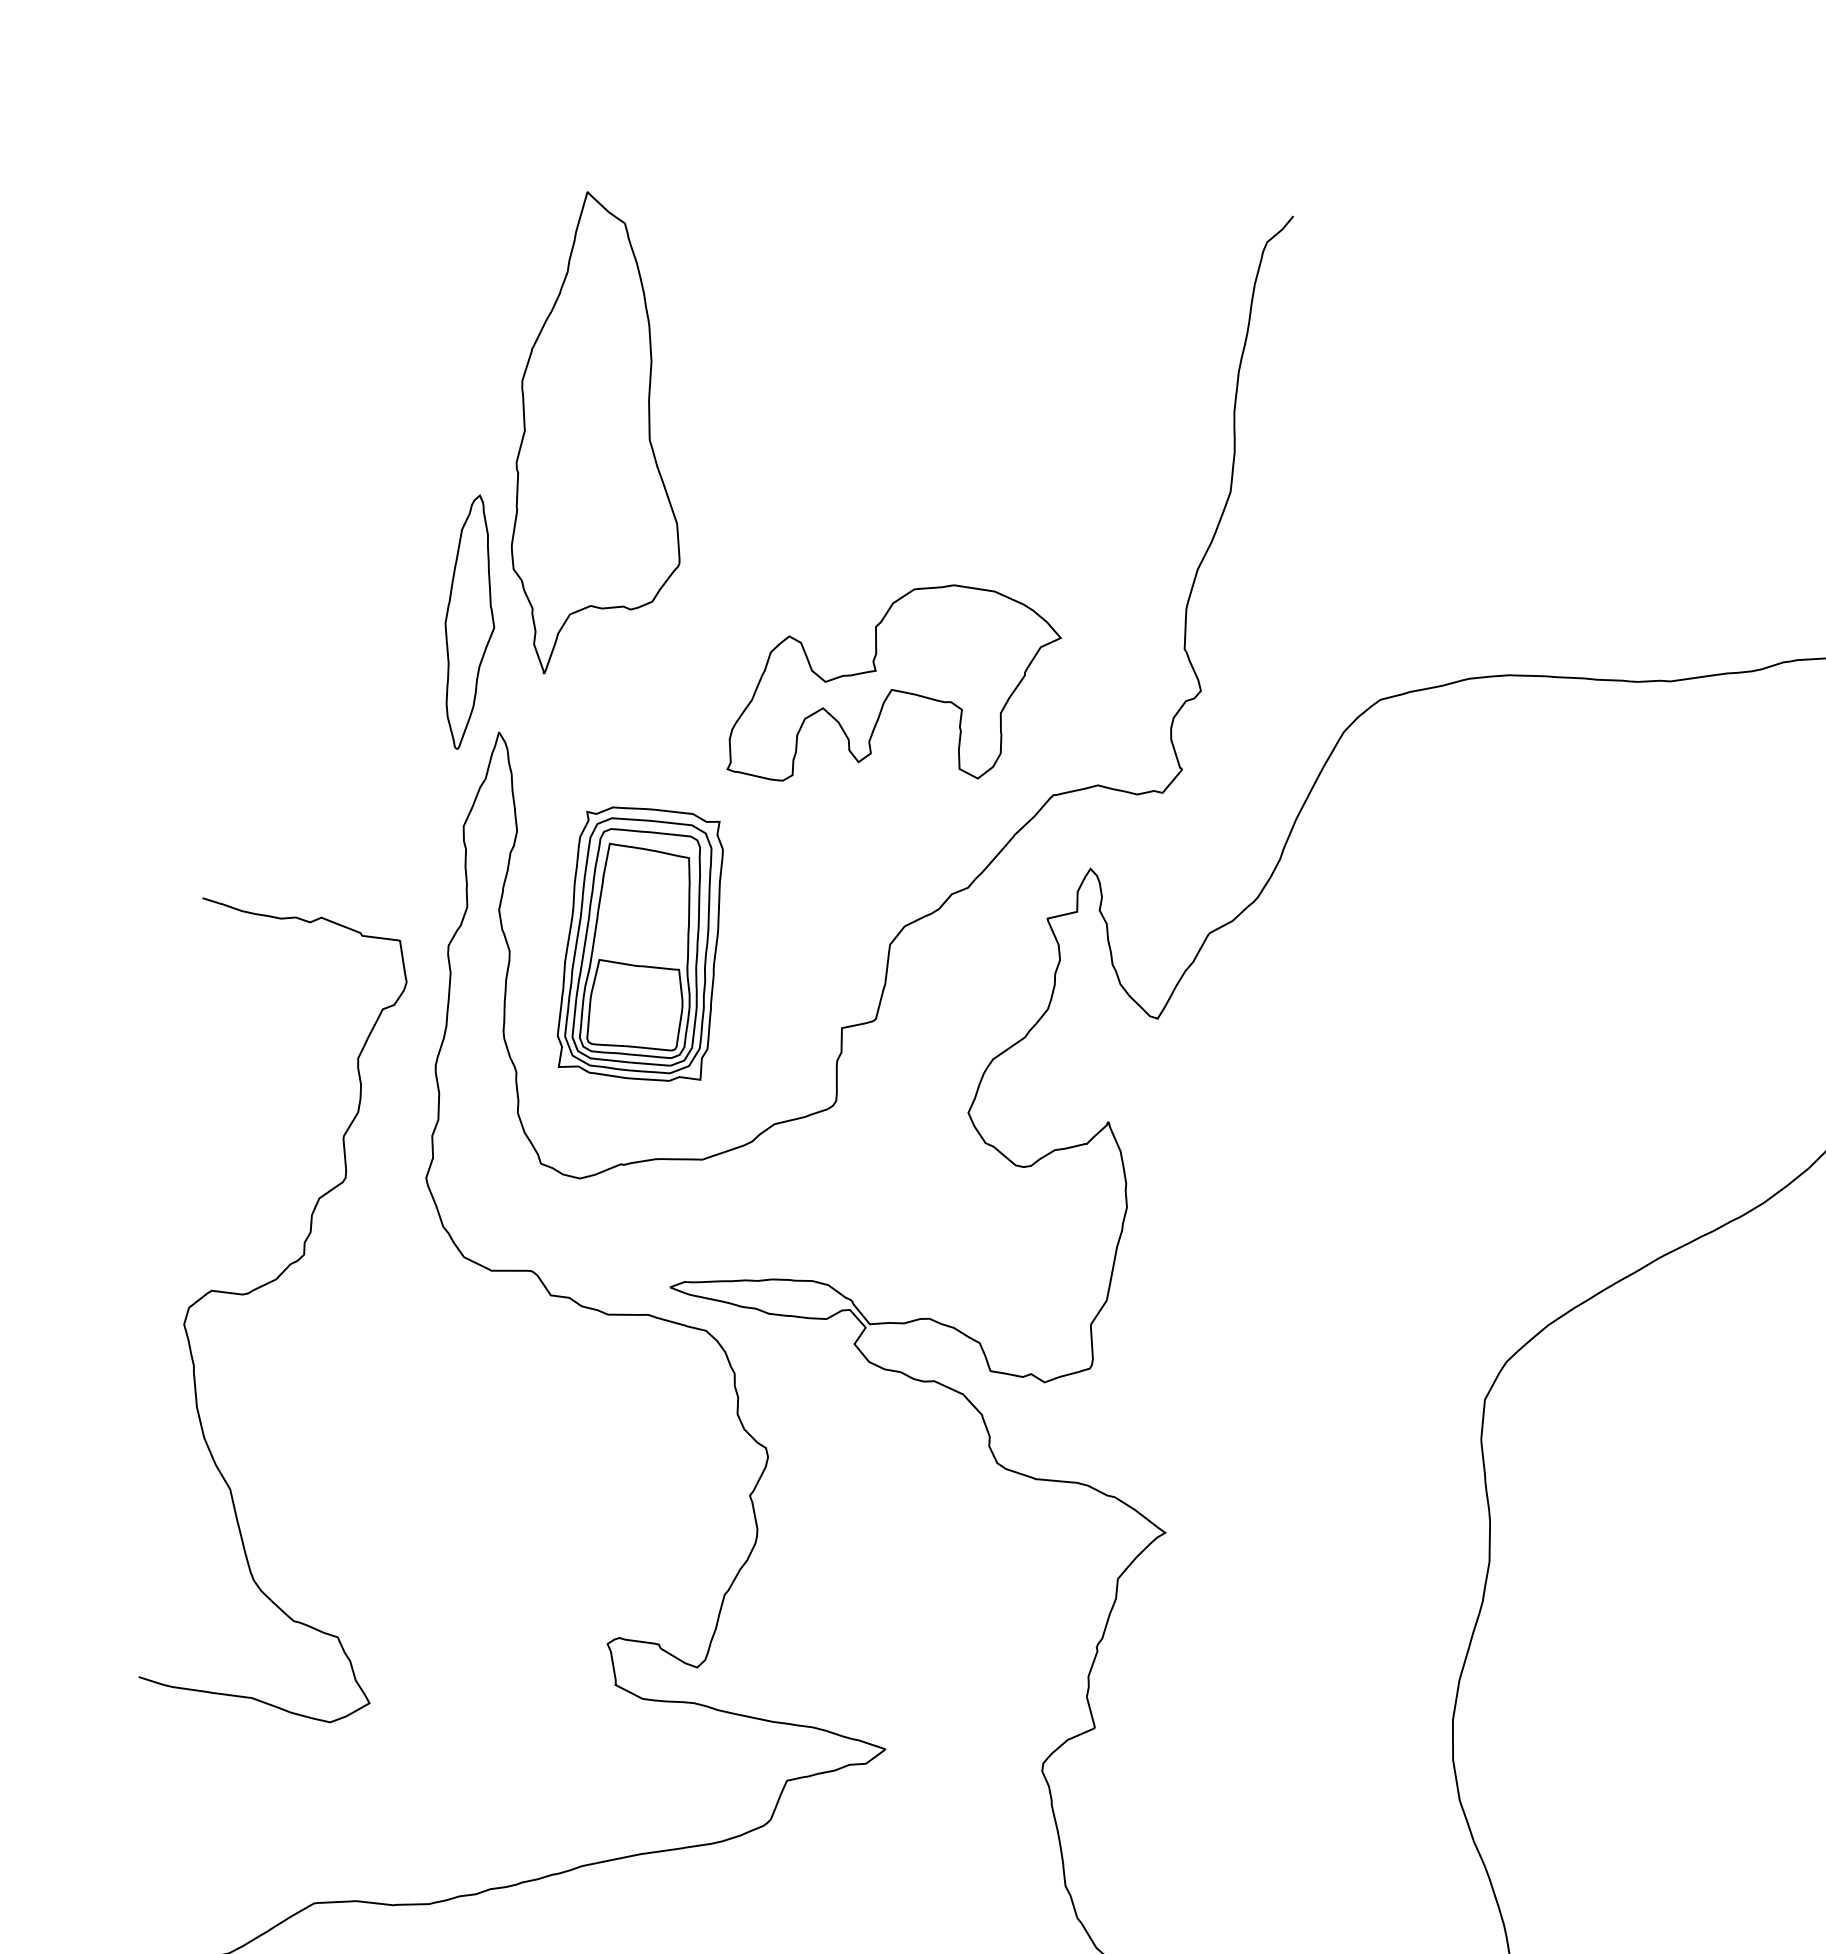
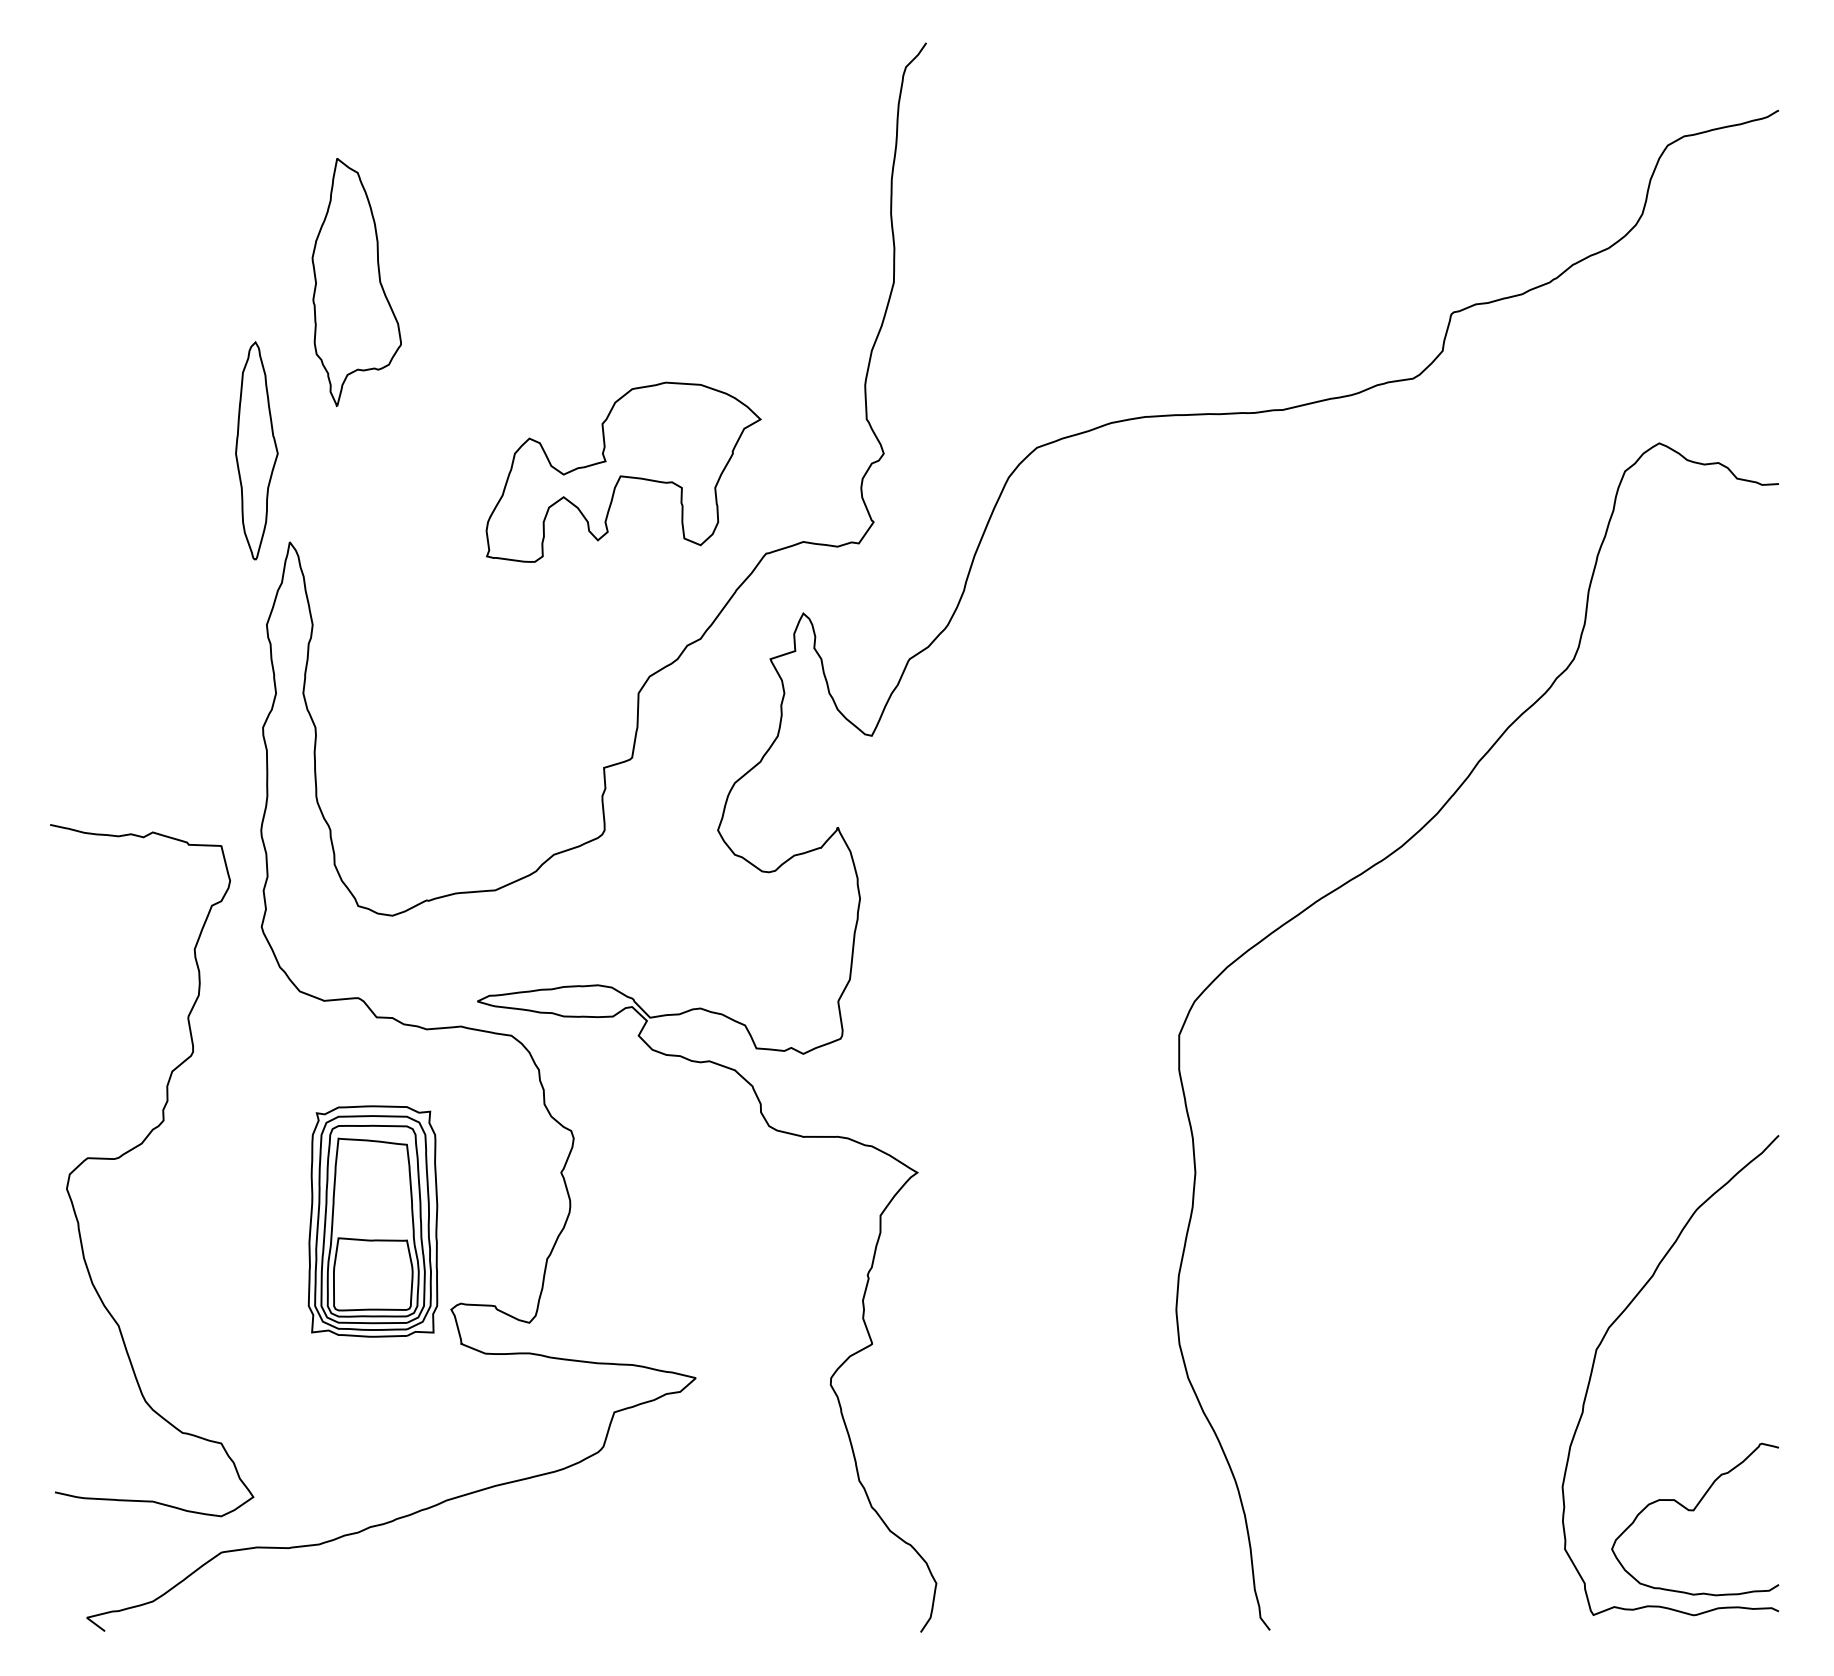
part: (603, 436) -> (356, 282), size x0.6
part: (640, 943) -> (372, 1221), moved
curve: (270, 1283) -> (137, 1147), moved

